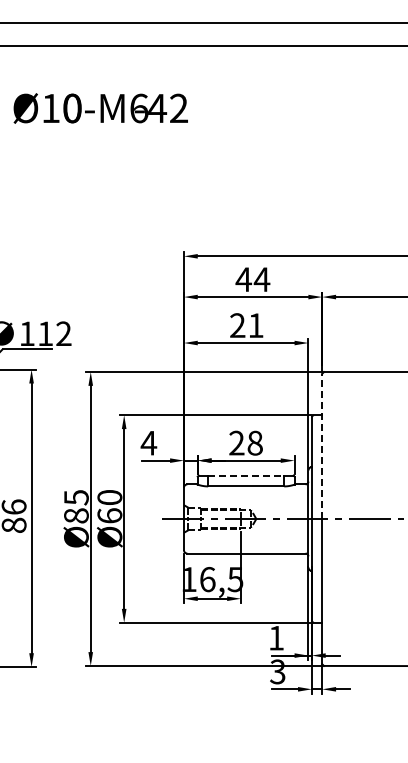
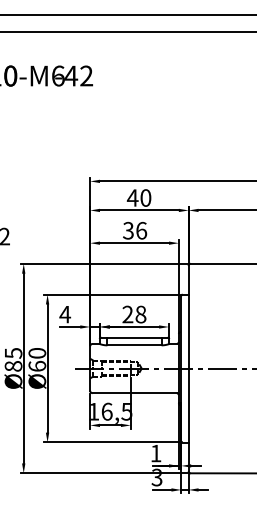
text: (261, 279) -> (145, 197), 44 -> 40
text: (246, 325) -> (134, 230), 21 -> 36
line: (322, 446) -> (188, 316), dashed -> solid
line: (246, 475) -> (134, 337), dashed -> solid

